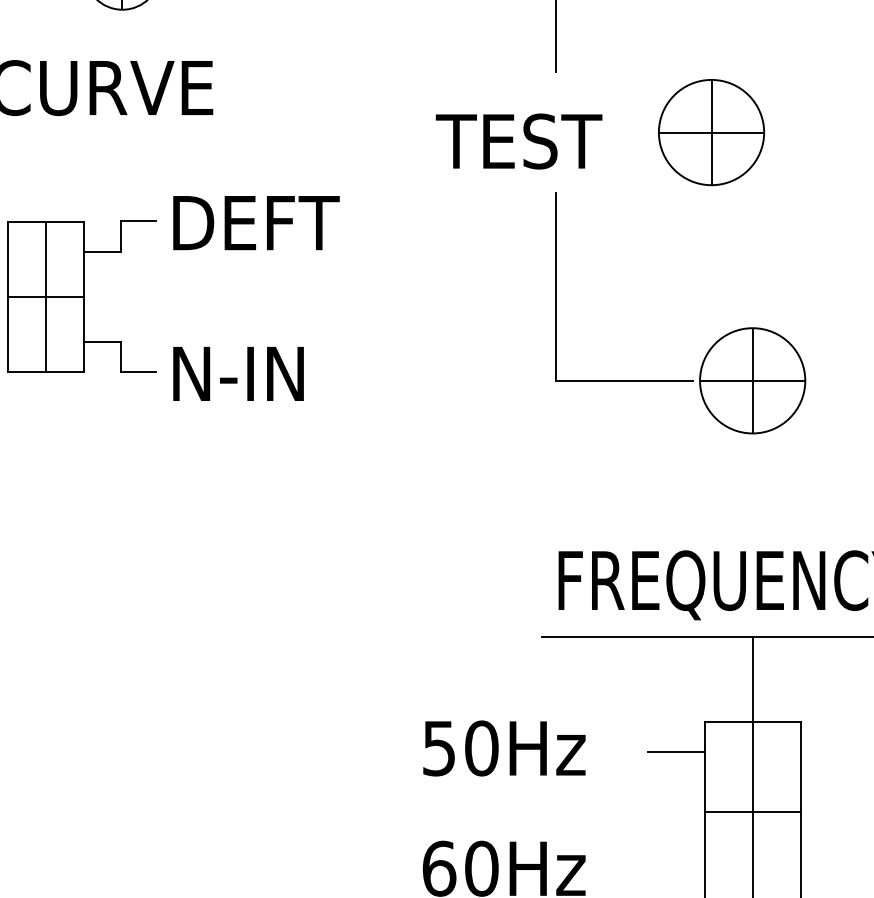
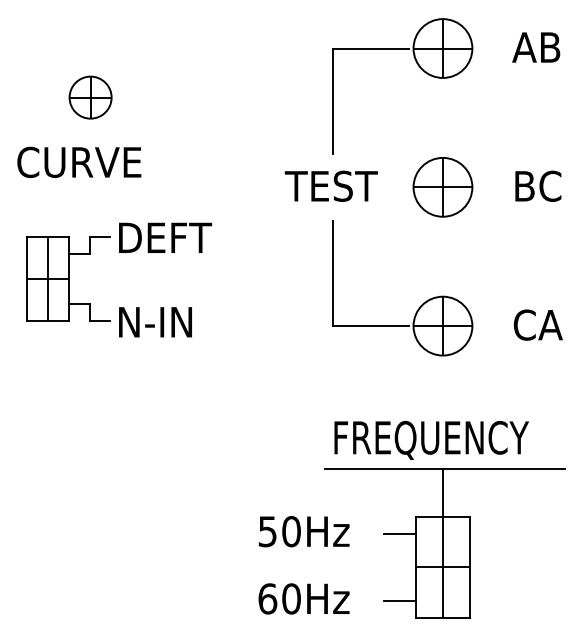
part: (710, 132) -> (442, 187), moved
text: (517, 140) -> (330, 185), moved
line: (676, 873) -> (400, 601), added

